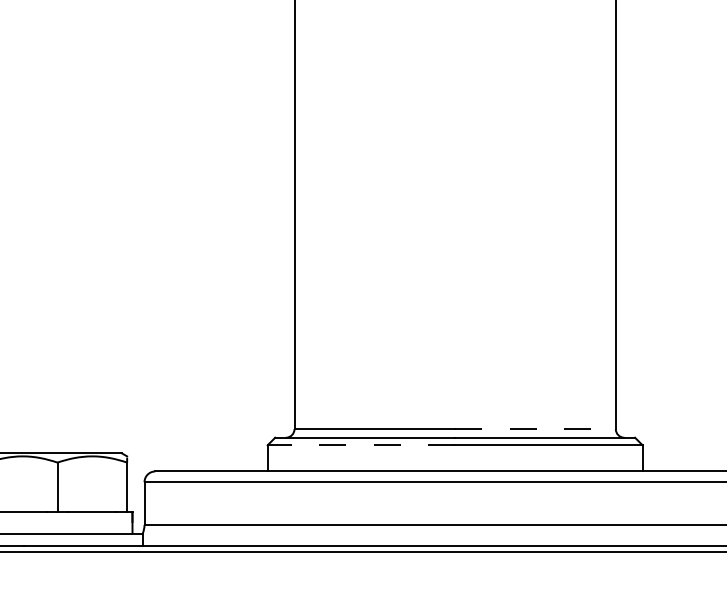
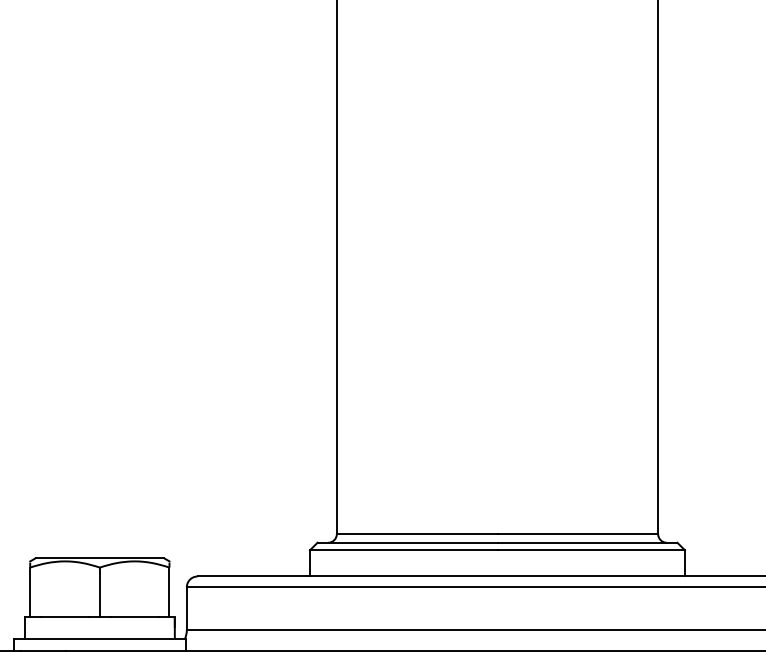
line: (536, 429) -> (578, 534), dashed -> solid
line: (361, 445) -> (403, 550), dashed -> solid

